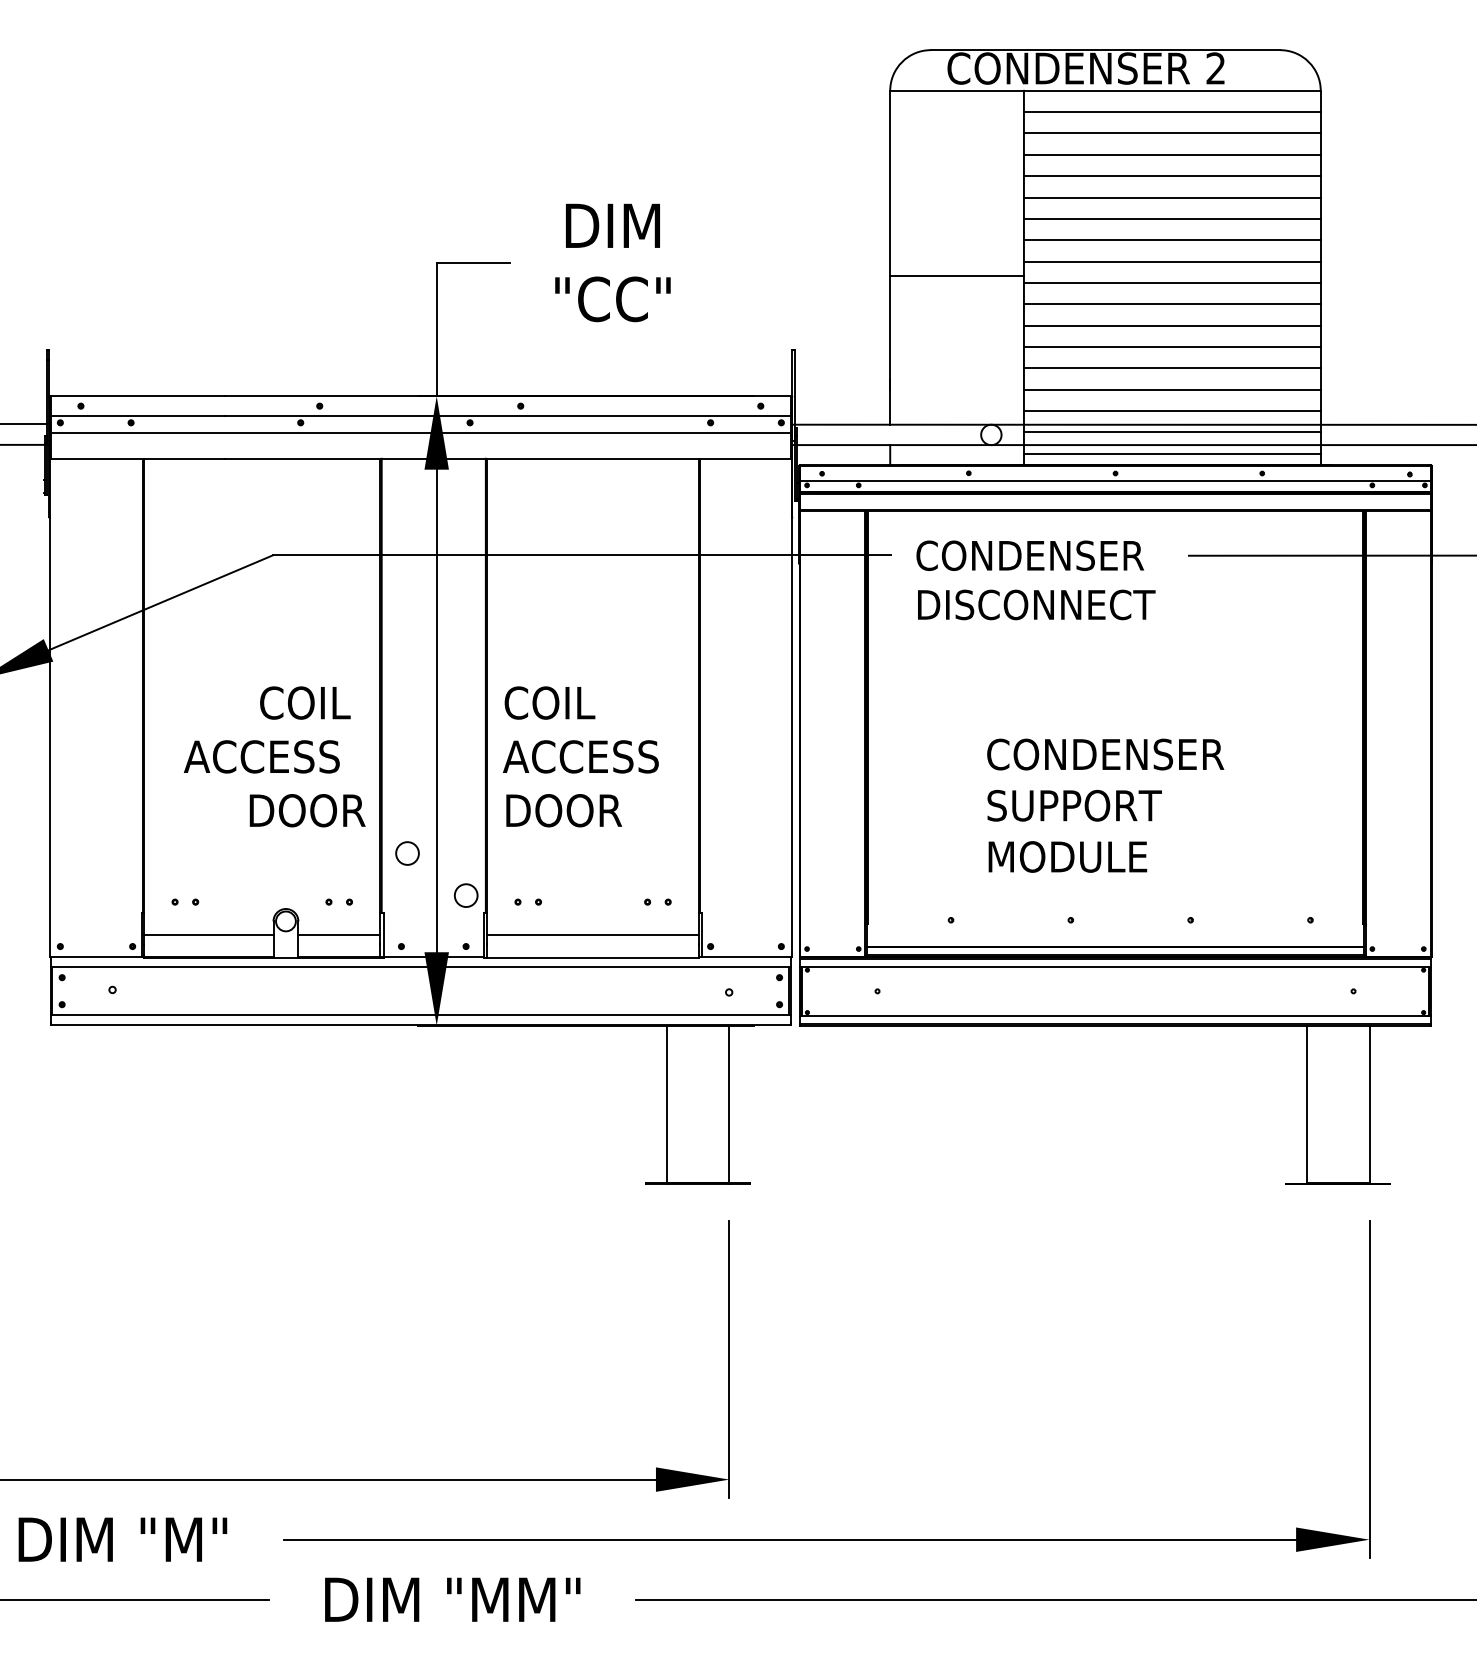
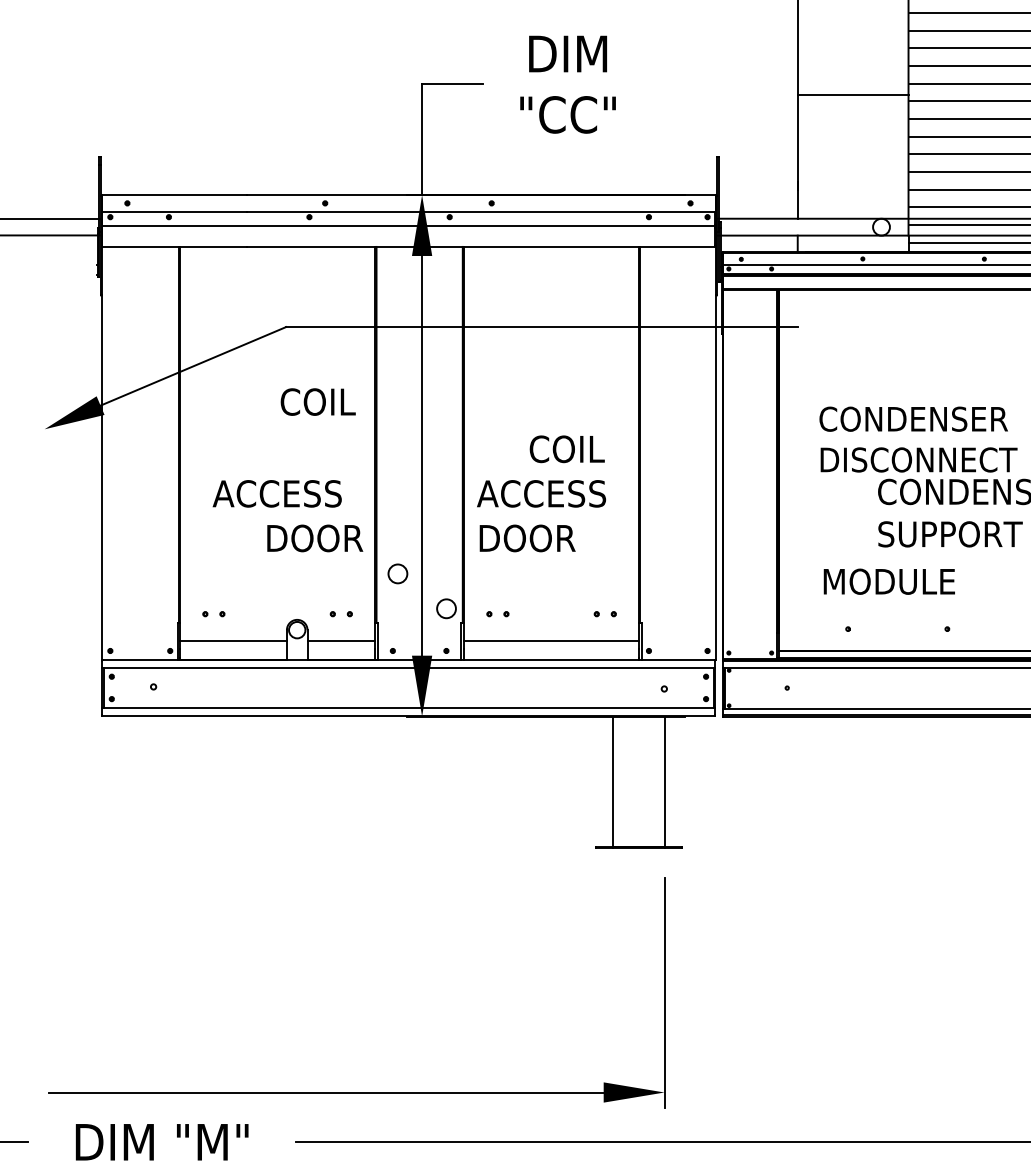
text: (1035, 580) -> (918, 439), moved
text: (305, 702) -> (318, 401), moved
text: (549, 702) -> (566, 448), moved
text: (1067, 856) -> (889, 581), moved

